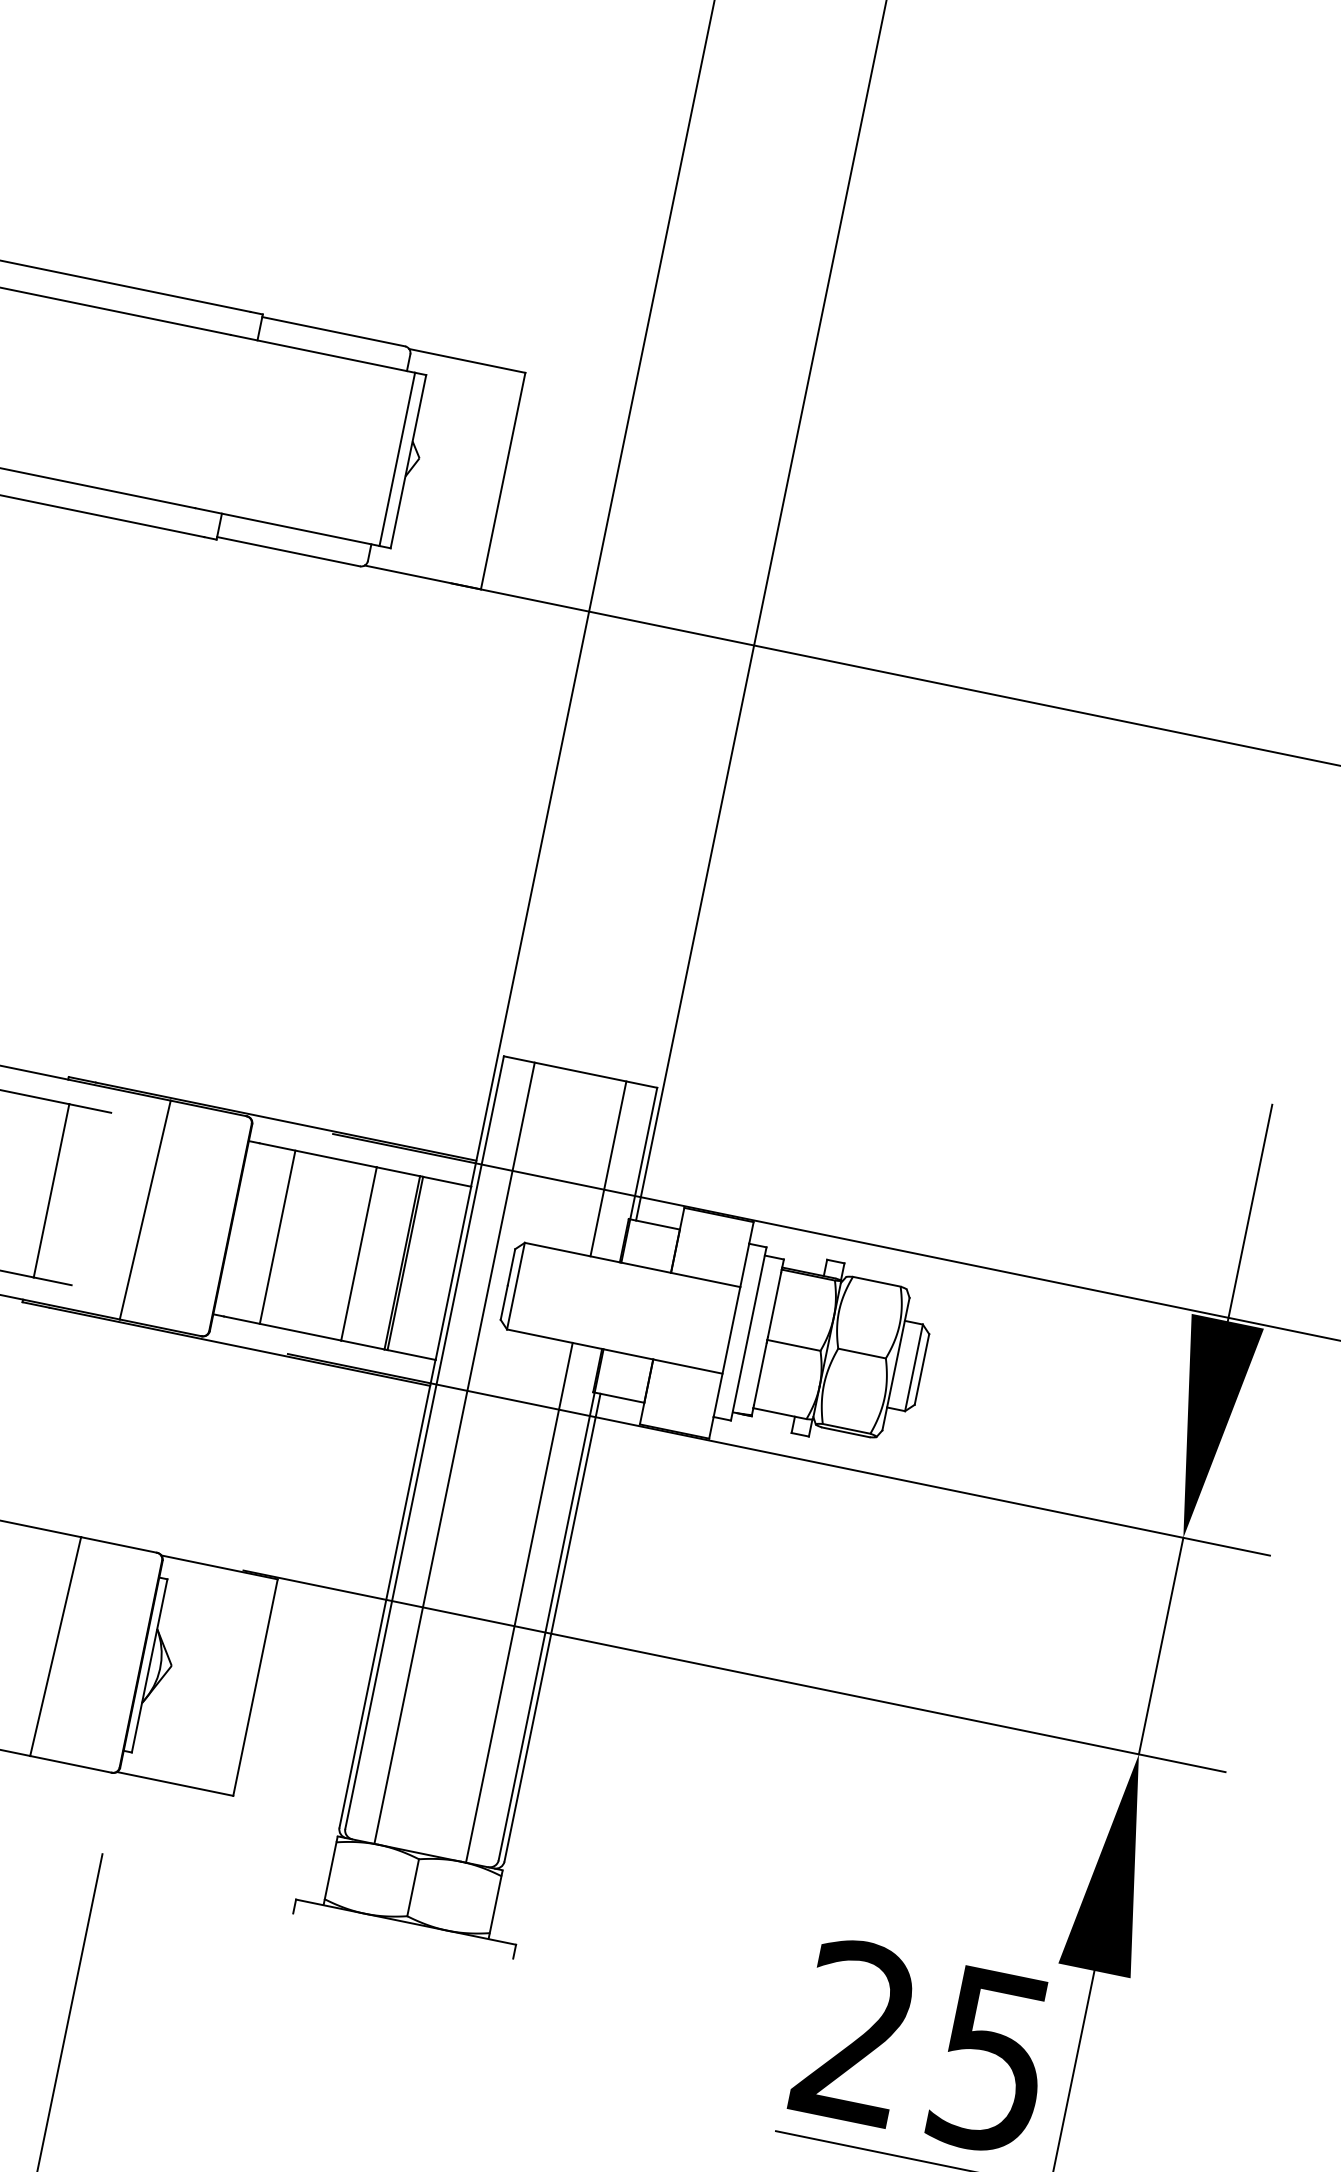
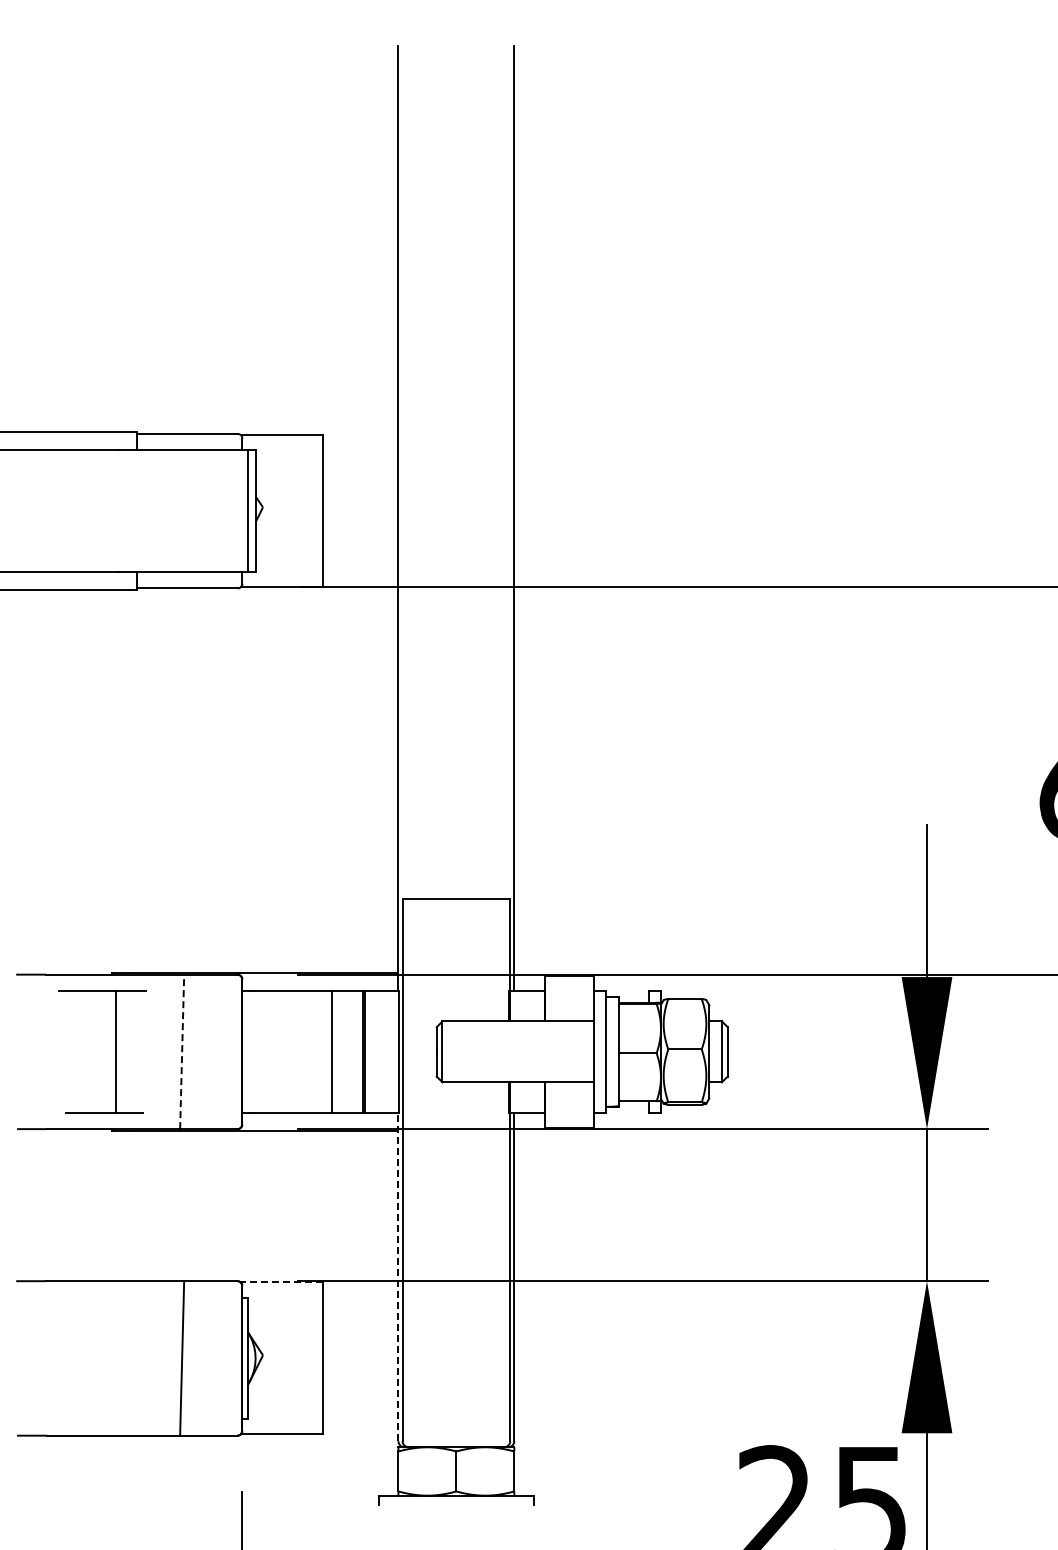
line: (608, 1168) -> (488, 959), removed
line: (145, 1209) -> (182, 1051), solid -> dashed
line: (278, 1236) -> (275, 1051), removed
line: (455, 1452) -> (424, 1172), removed
line: (219, 1567) -> (281, 1282), solid -> dashed
line: (387, 1593) -> (398, 1276), solid -> dashed
line: (519, 1602) -> (488, 1264), removed

